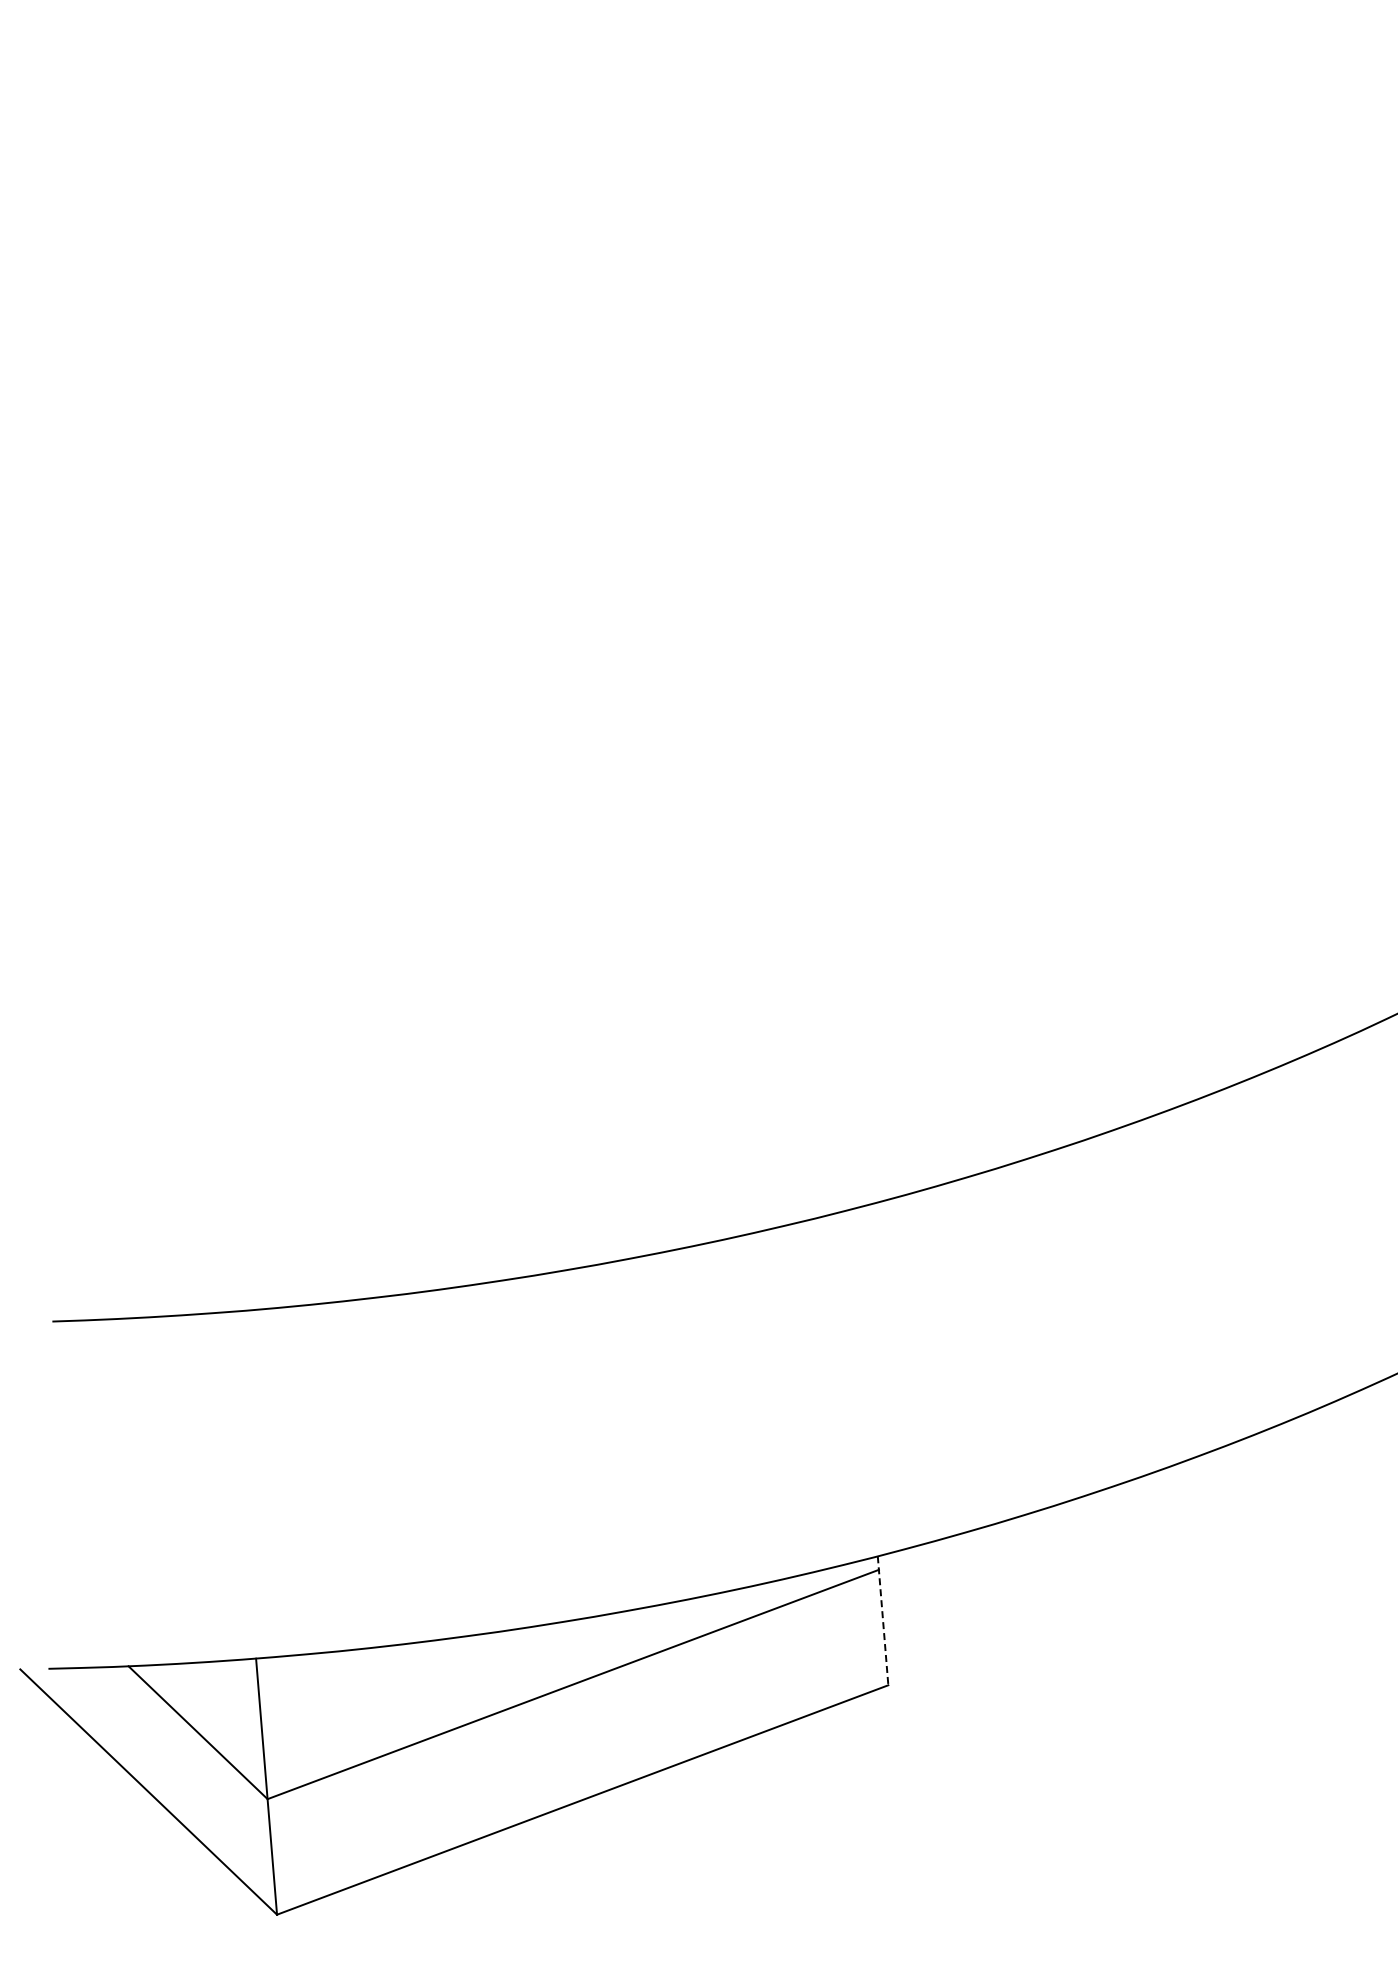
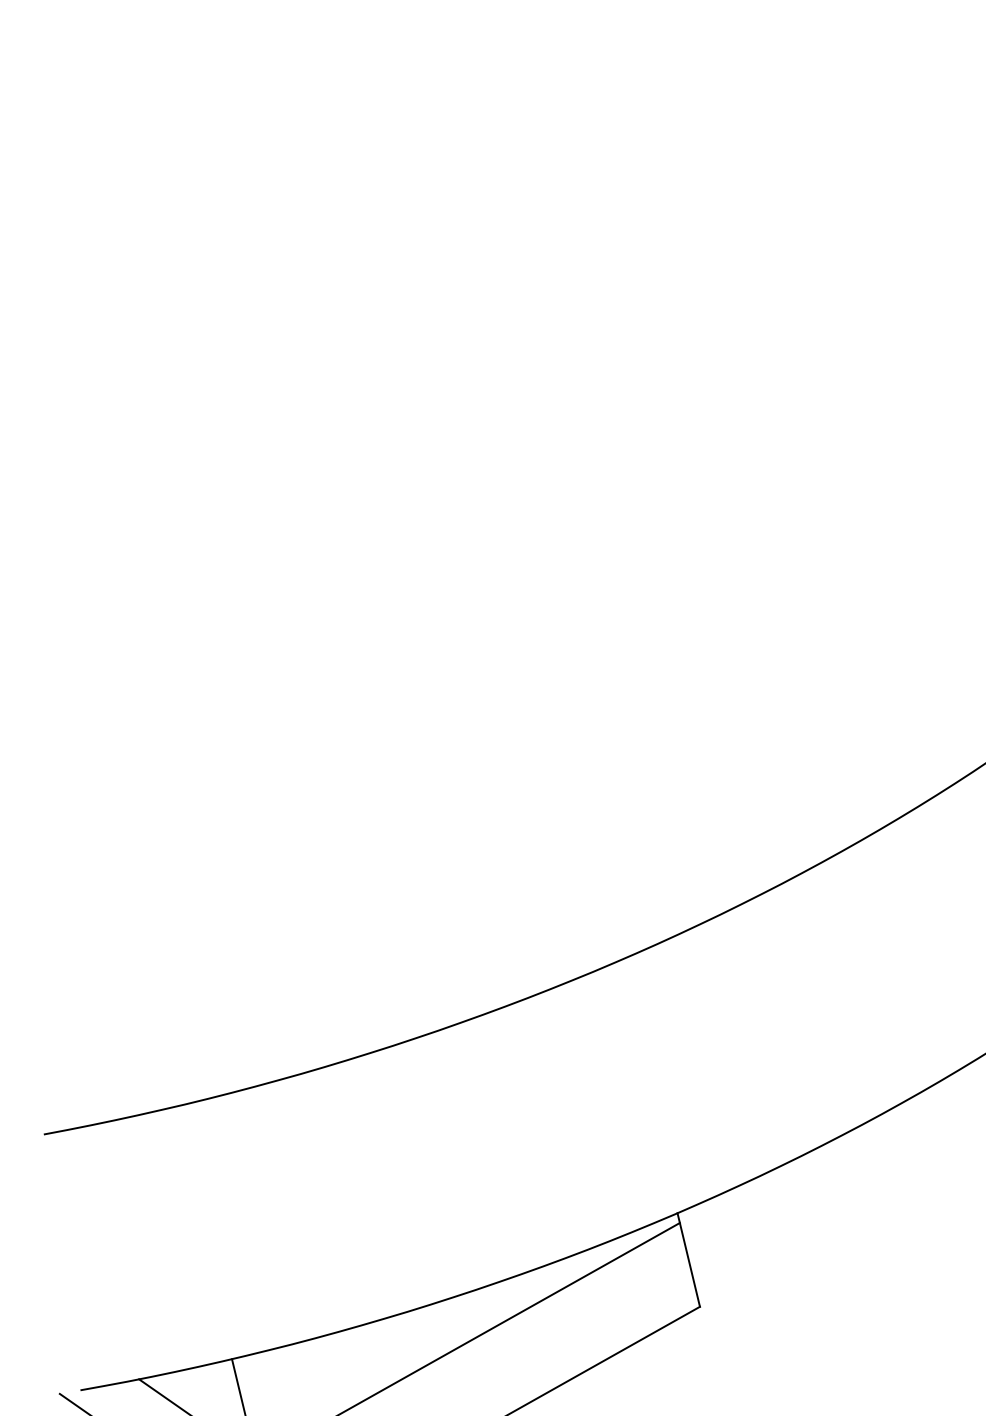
line: (883, 1620) -> (689, 1259), dashed -> solid

